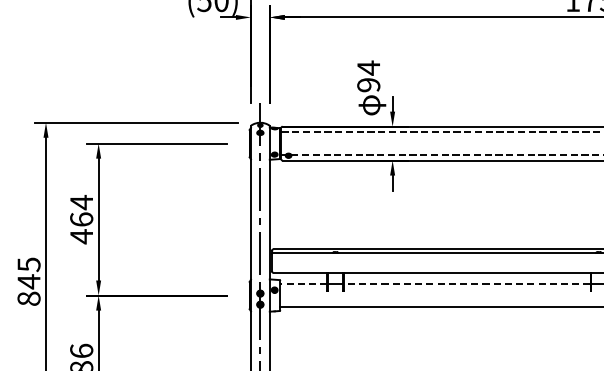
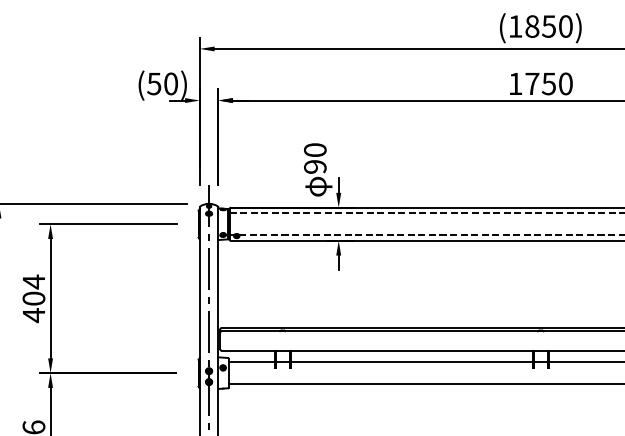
text: (368, 67) -> (315, 149), 94 -> 90
text: (81, 219) -> (33, 298), 464 -> 404
line: (303, 283) -> (251, 361), dashed -> solid
line: (466, 283) -> (411, 361), dashed -> solid

